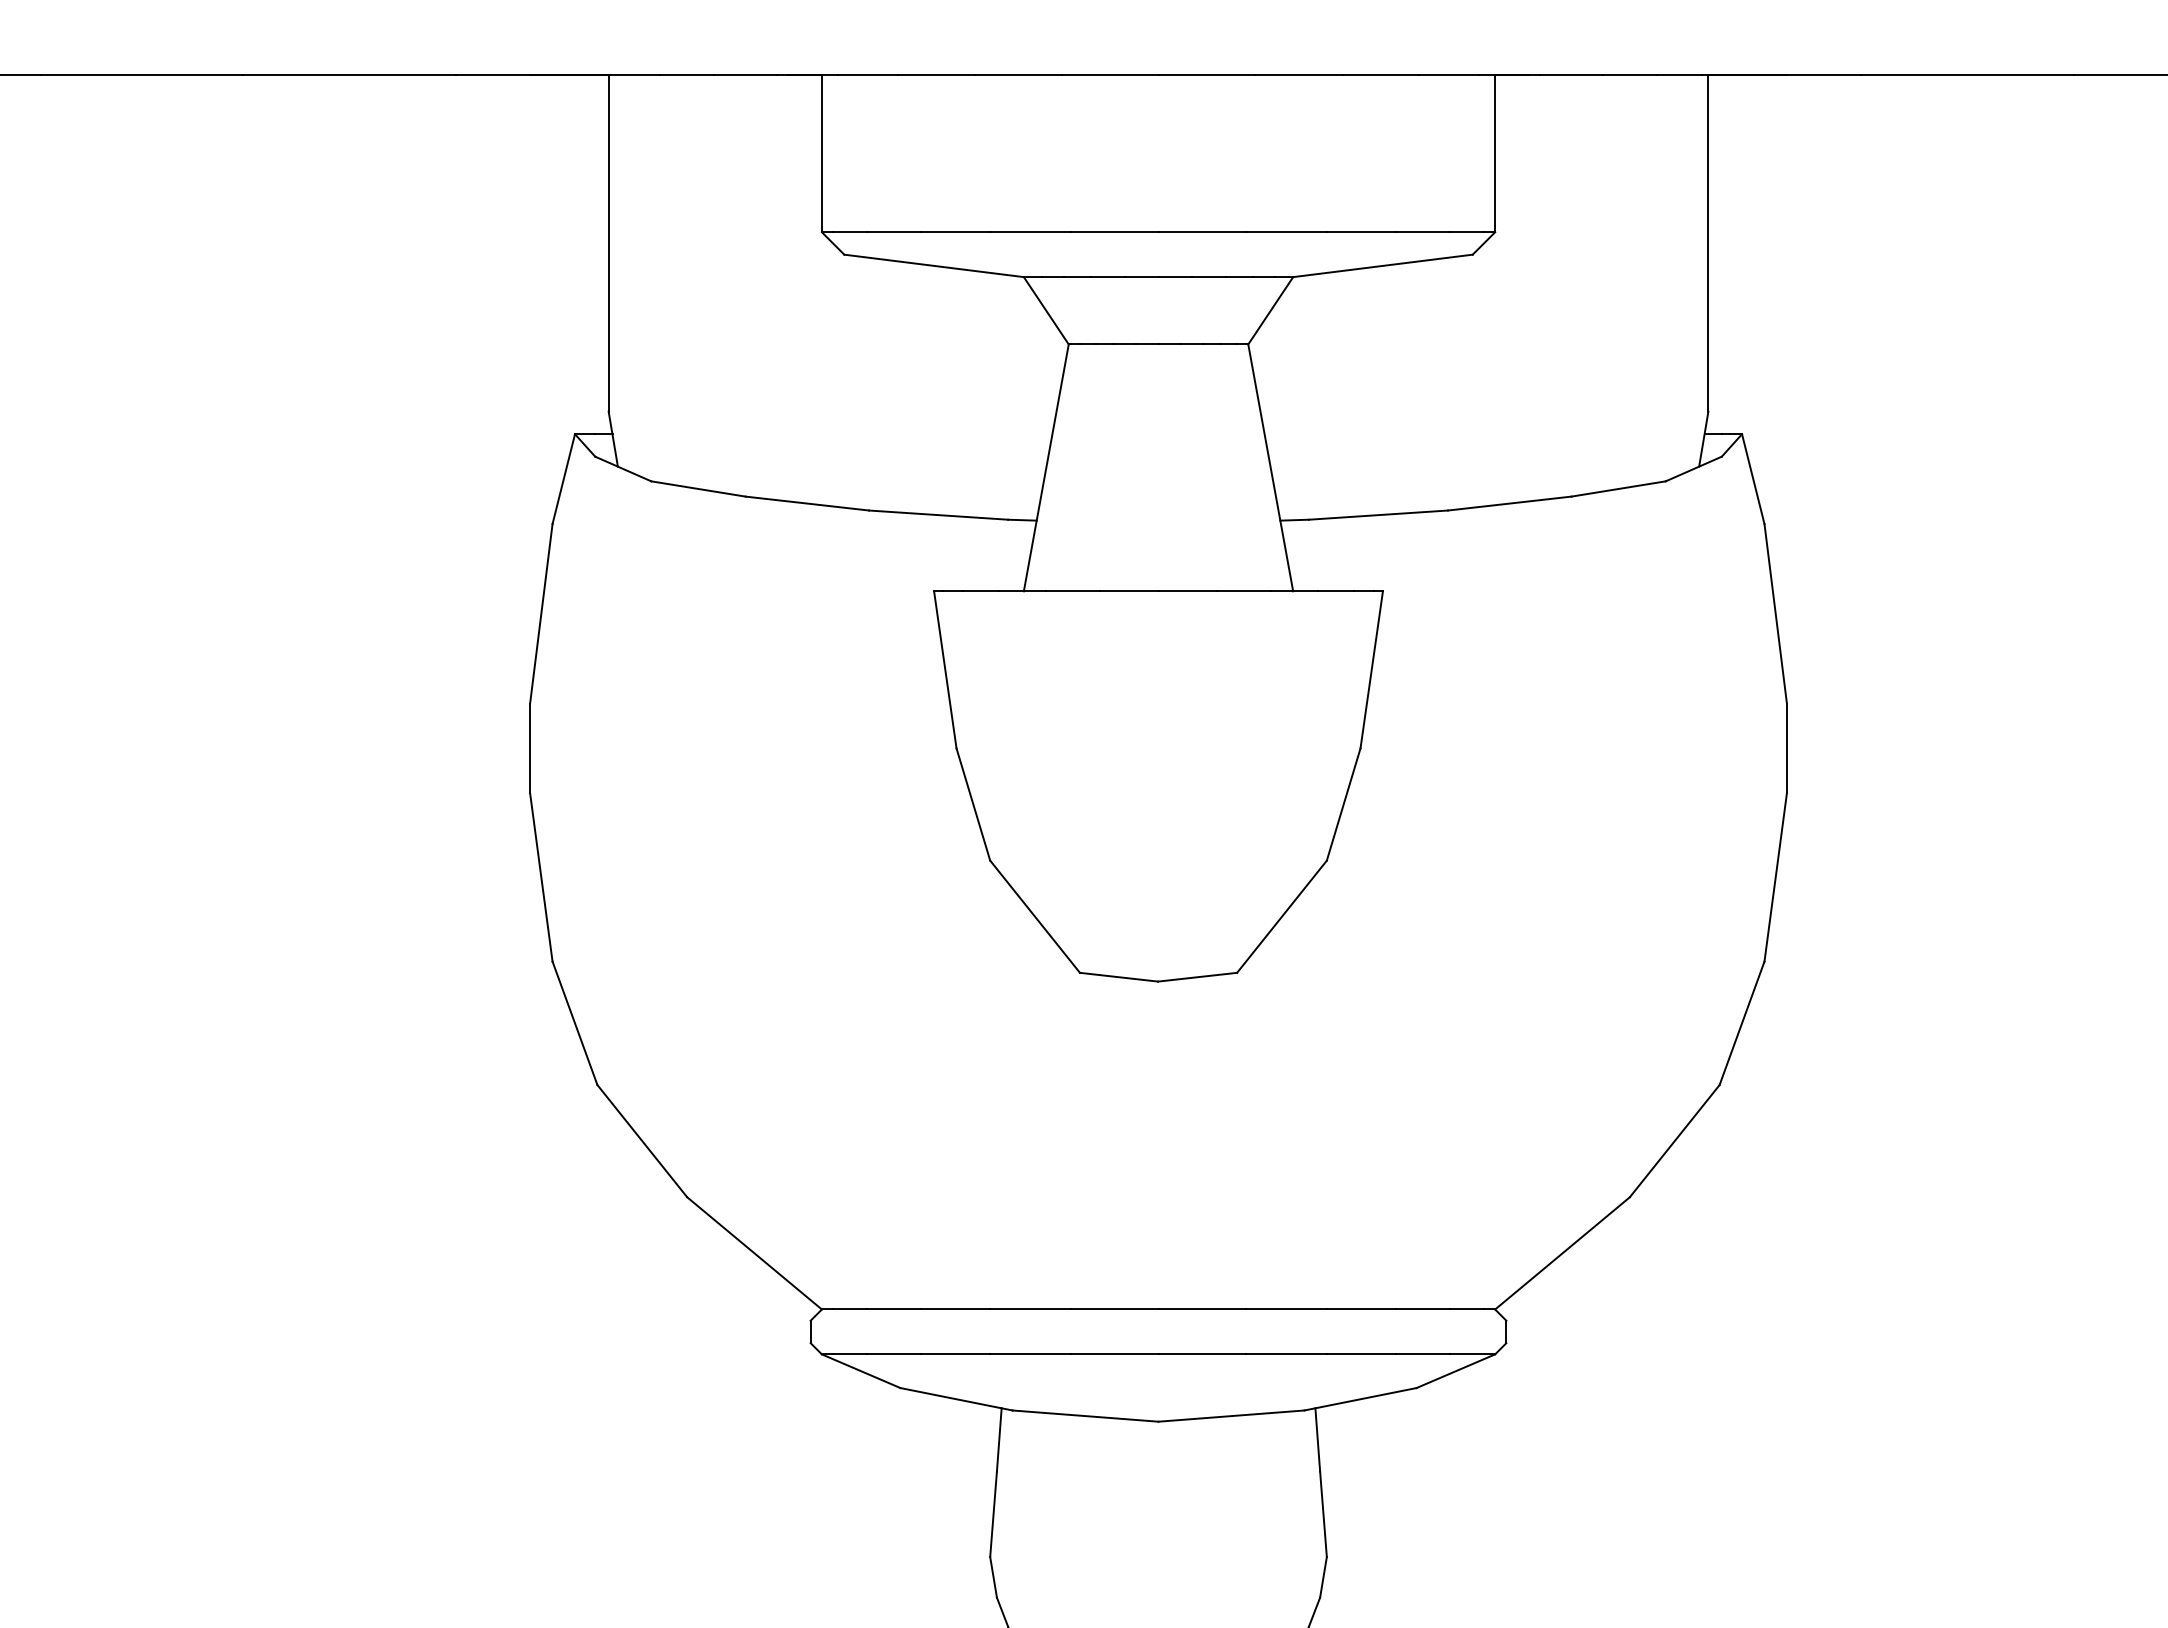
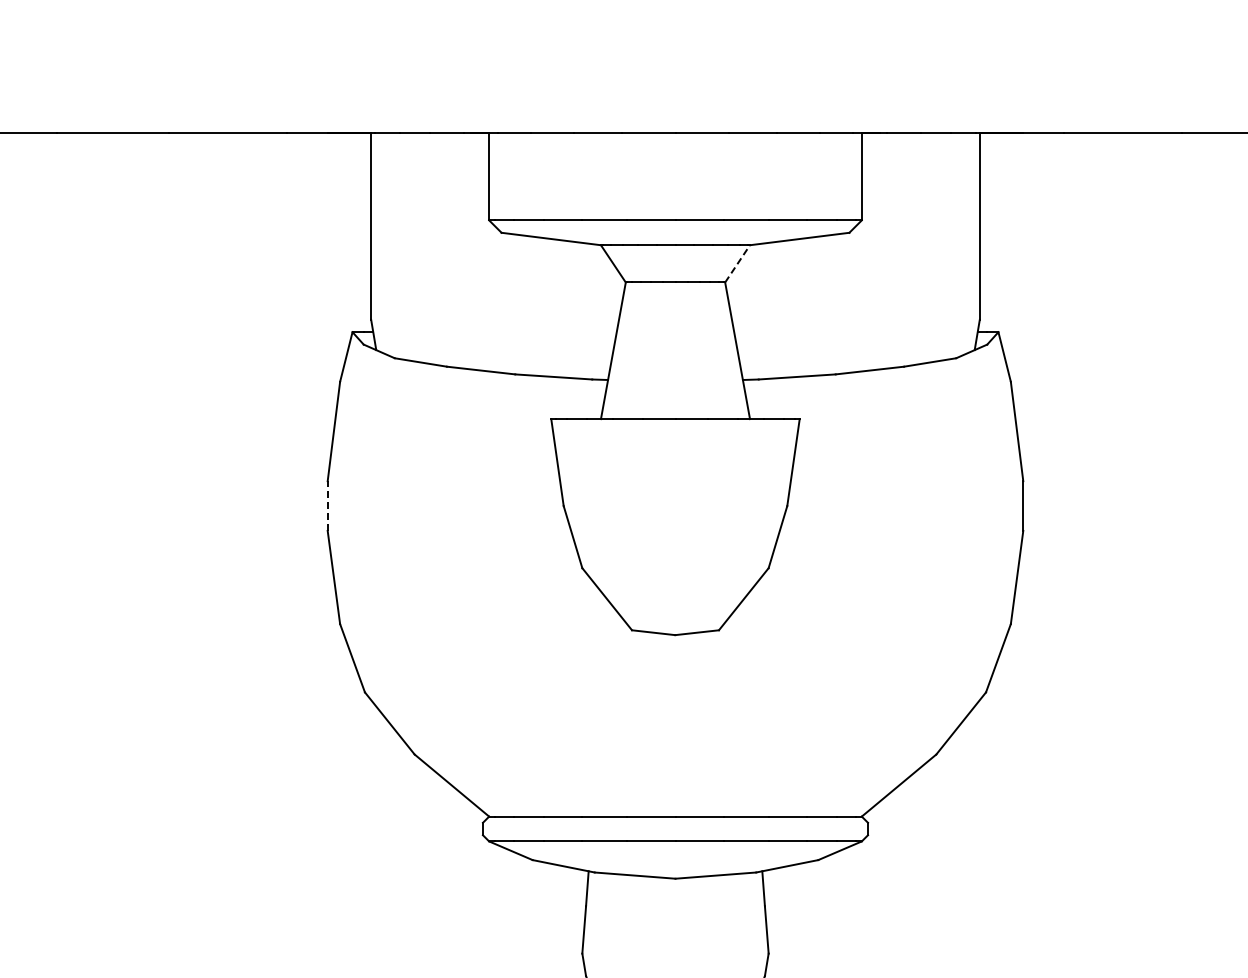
line: (1270, 310) -> (737, 263), solid -> dashed
line: (529, 749) -> (327, 506), solid -> dashed

